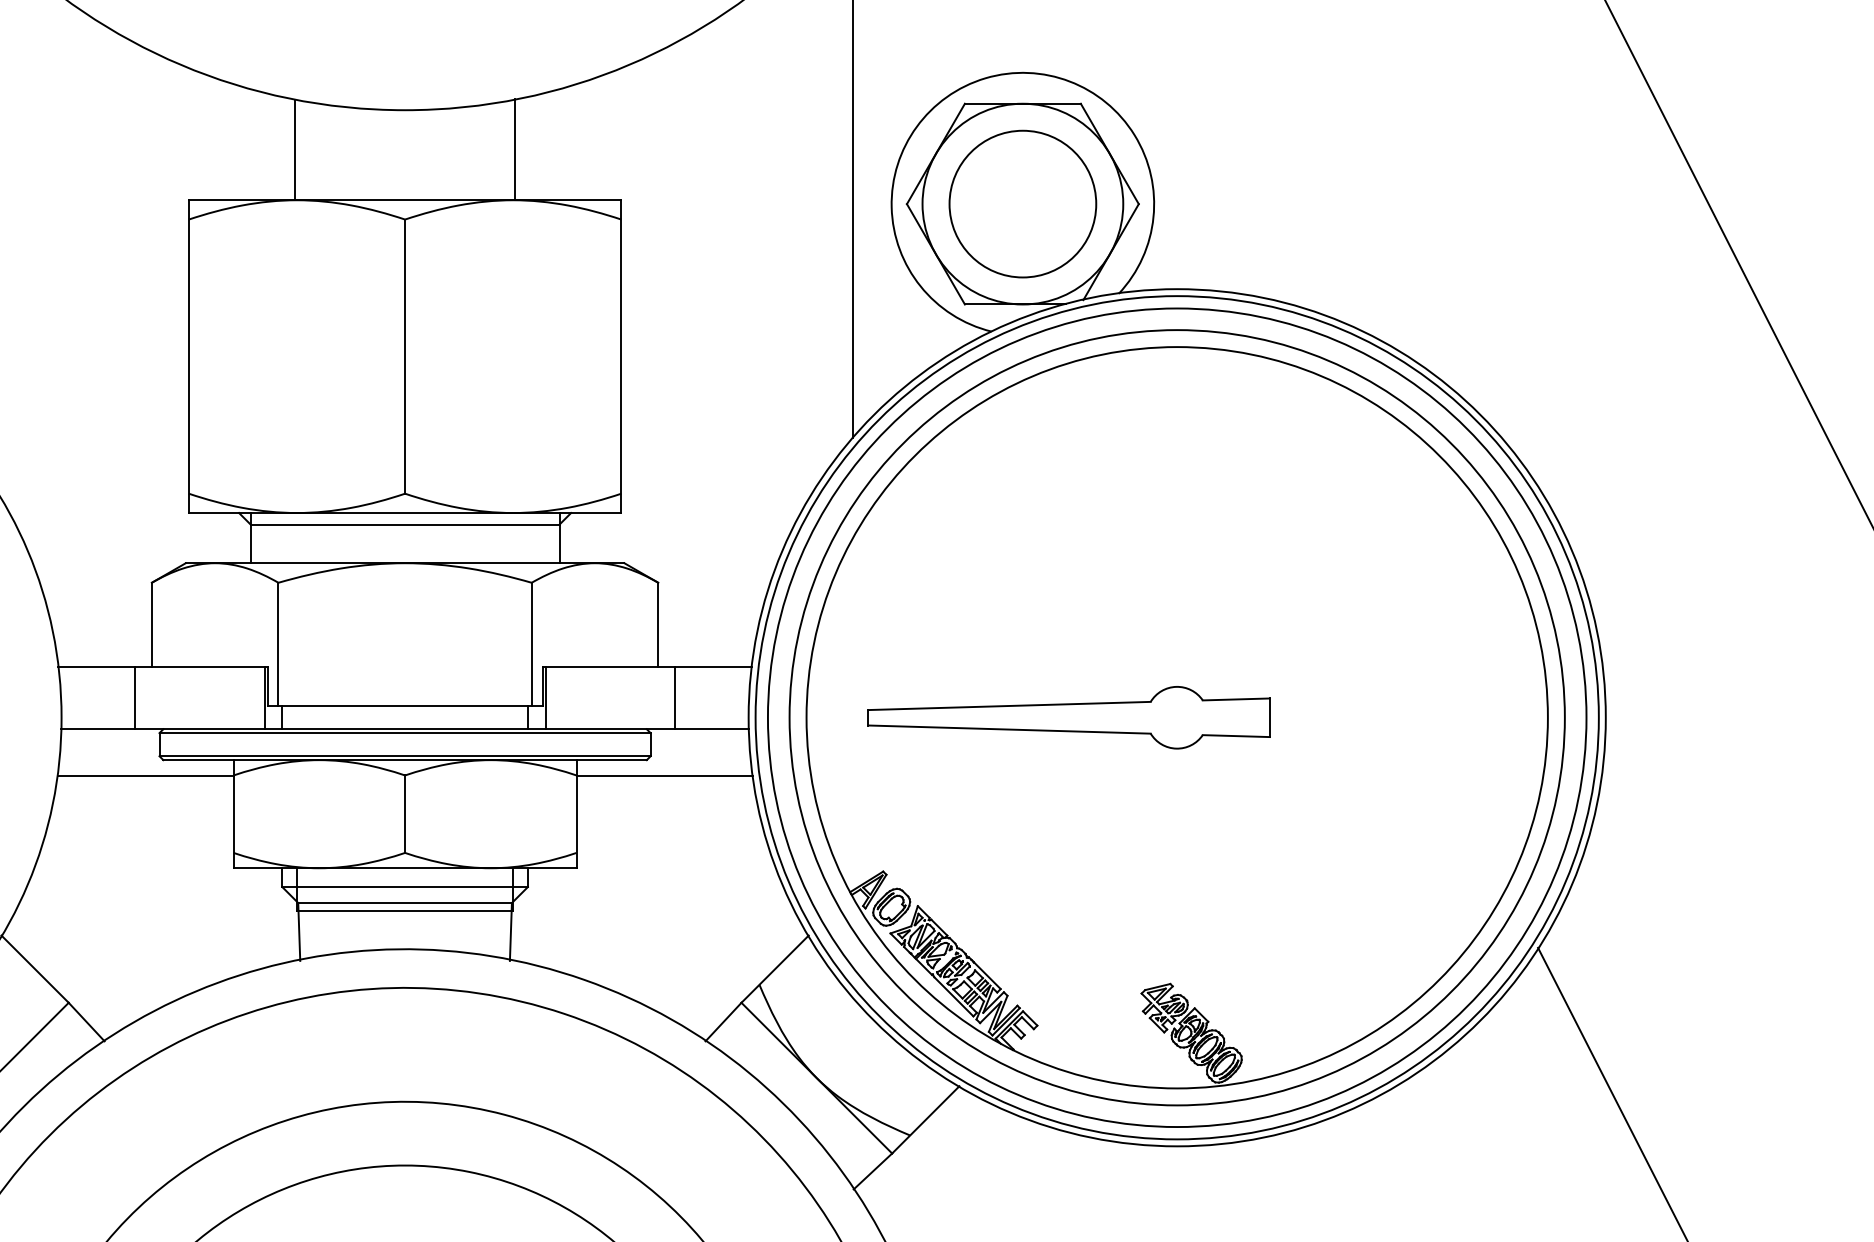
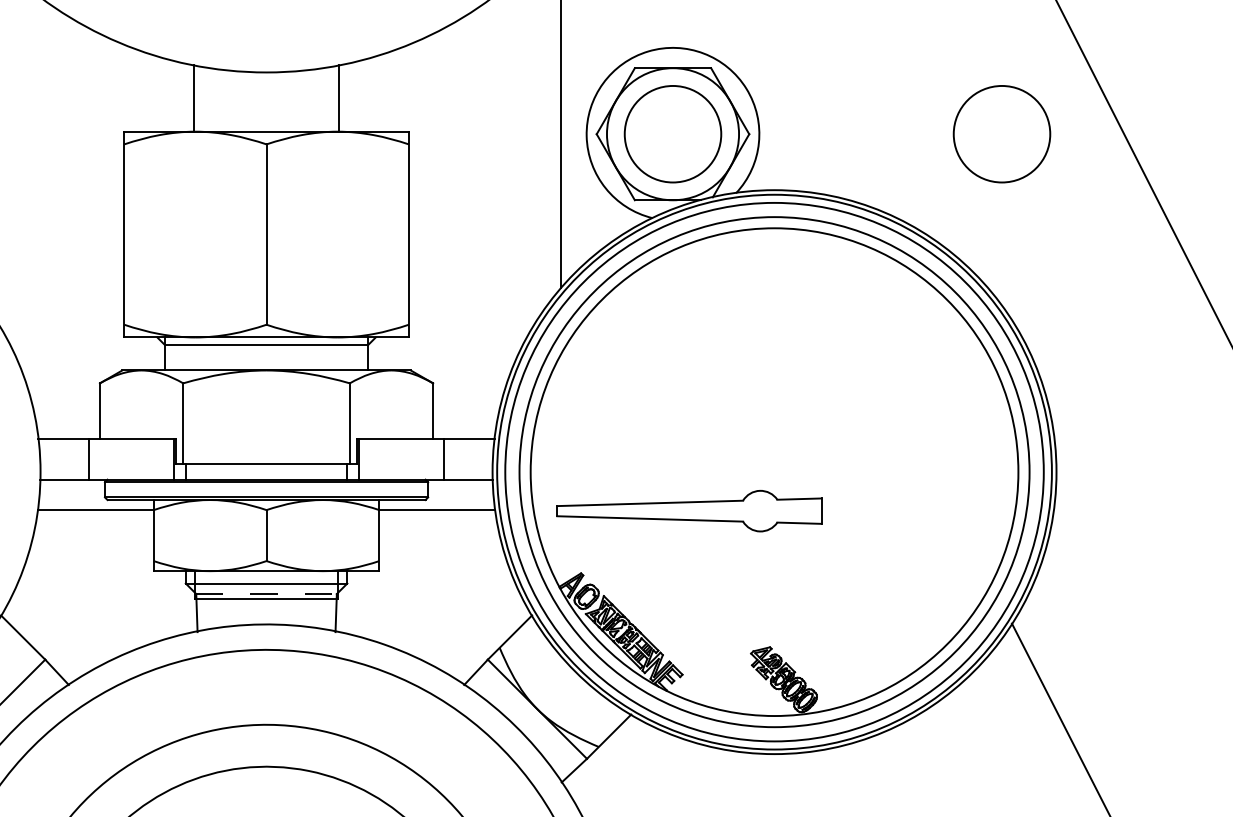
circle: (1522, 204) -> (1001, 134), added
part: (1069, 718) -> (689, 511), moved
line: (406, 903) -> (267, 594), solid -> dashed

